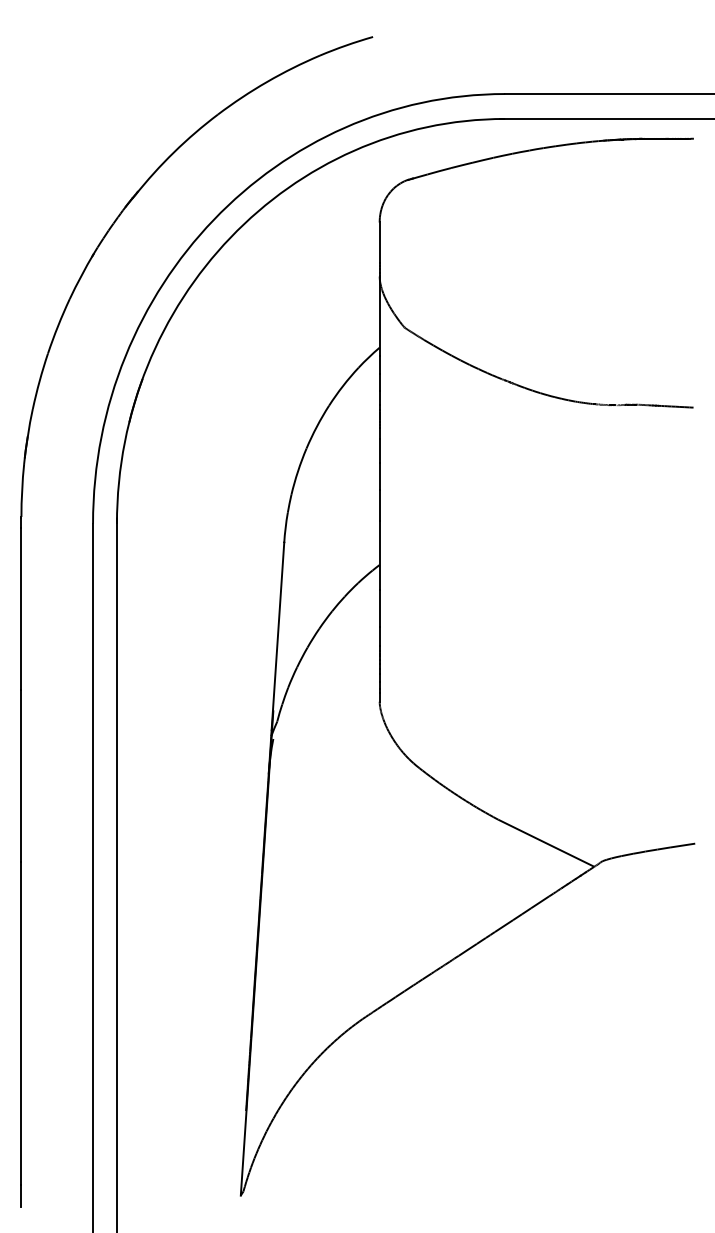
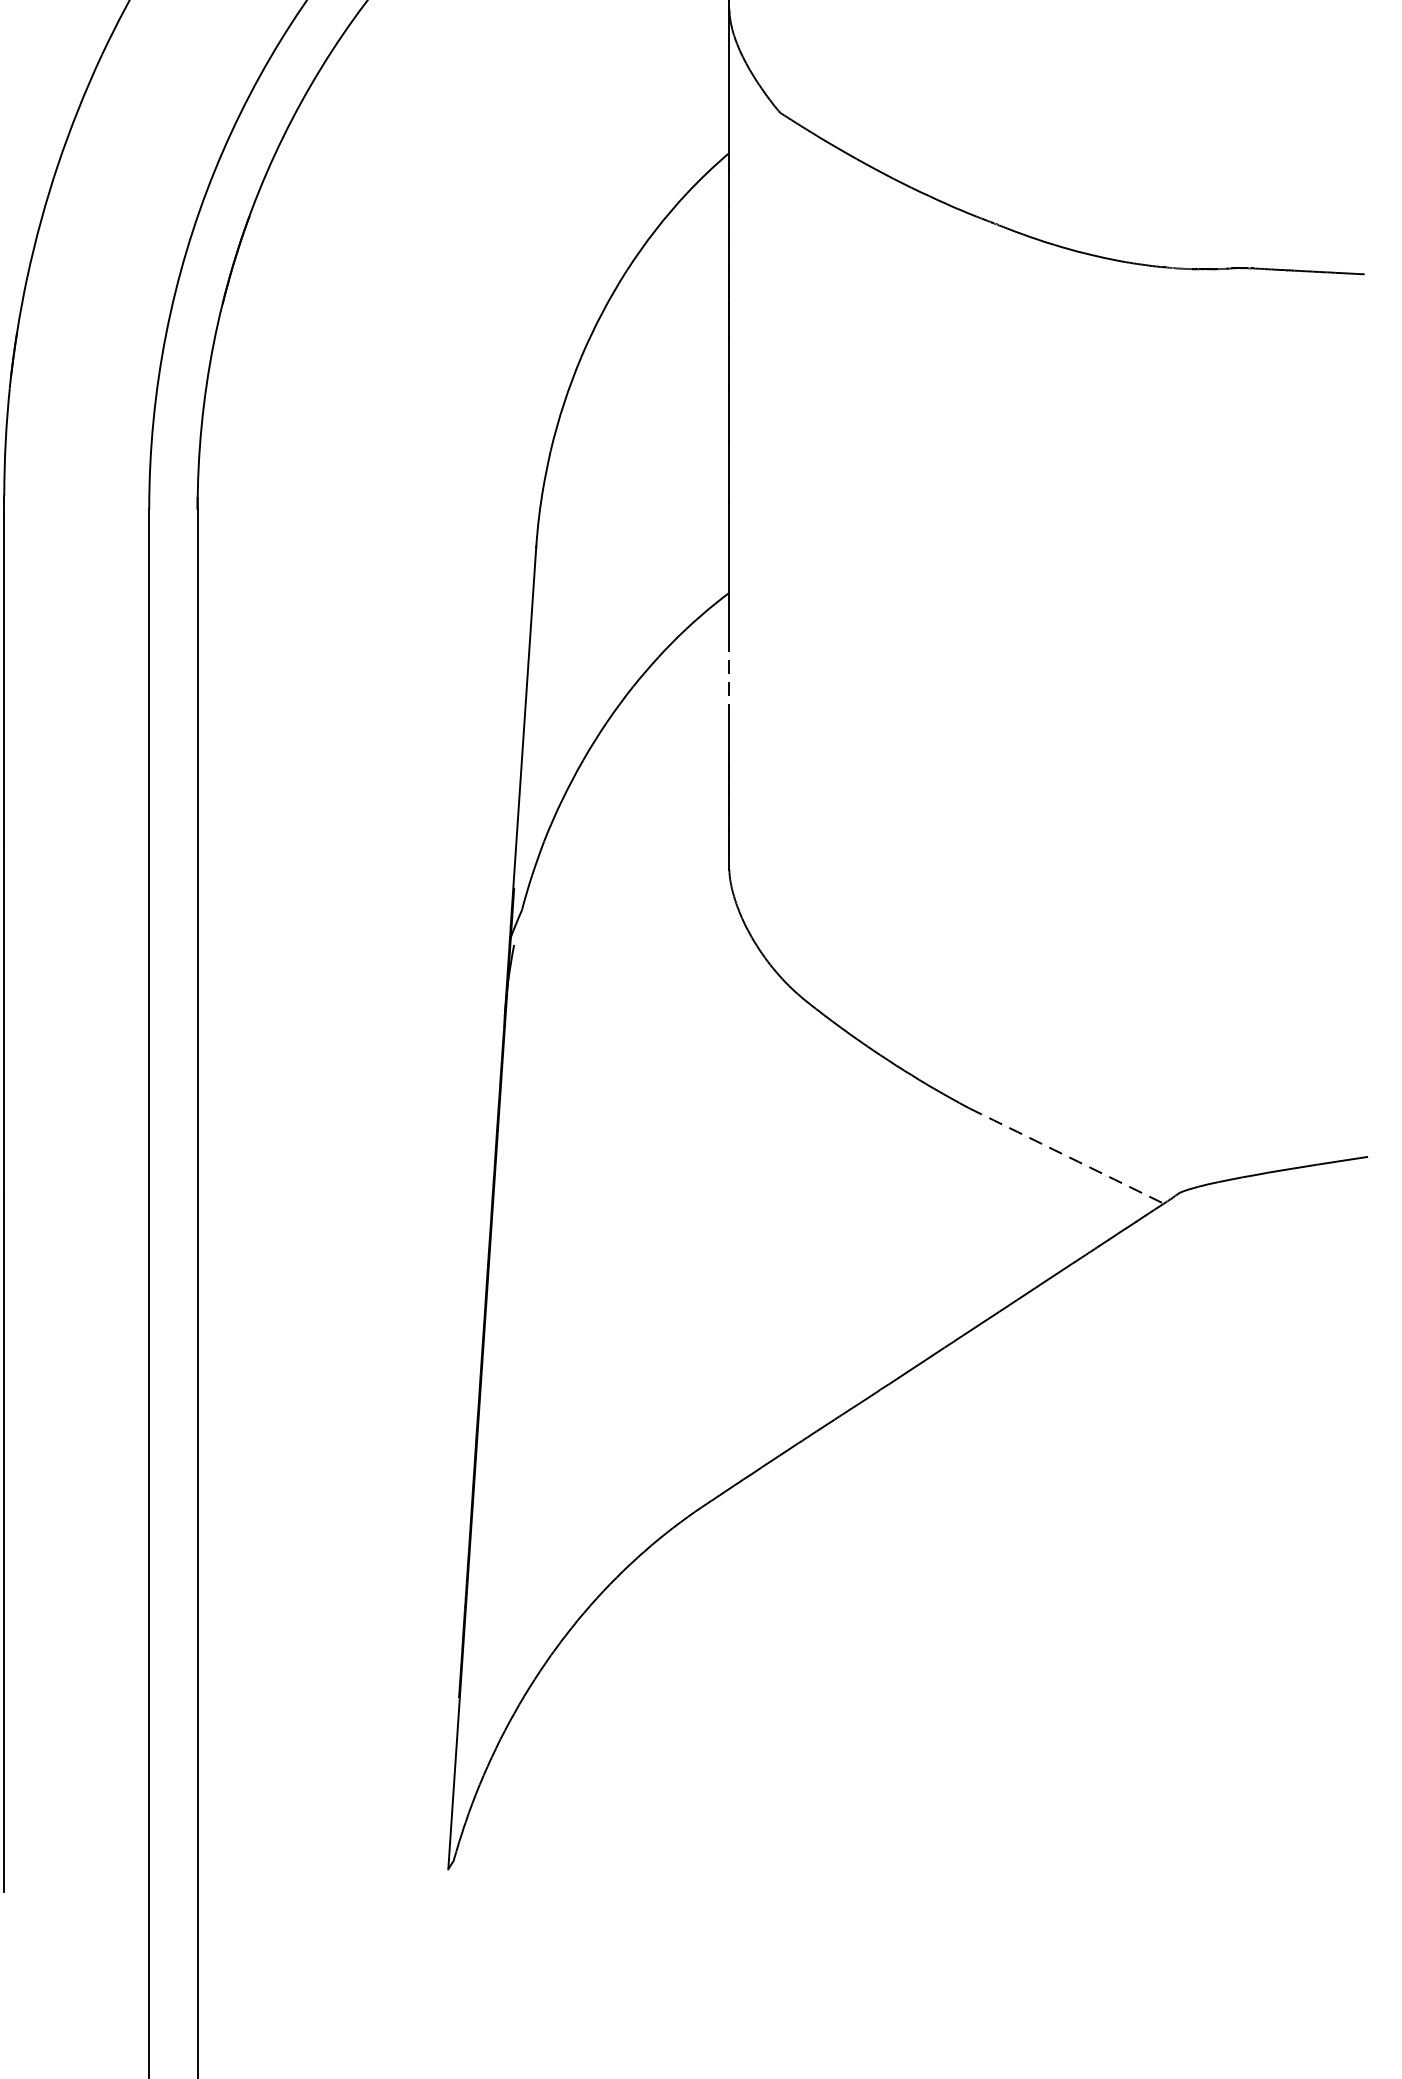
line: (379, 608) -> (729, 680), solid -> dashed
arc: (546, 843) -> (1067, 1156), solid -> dashed

